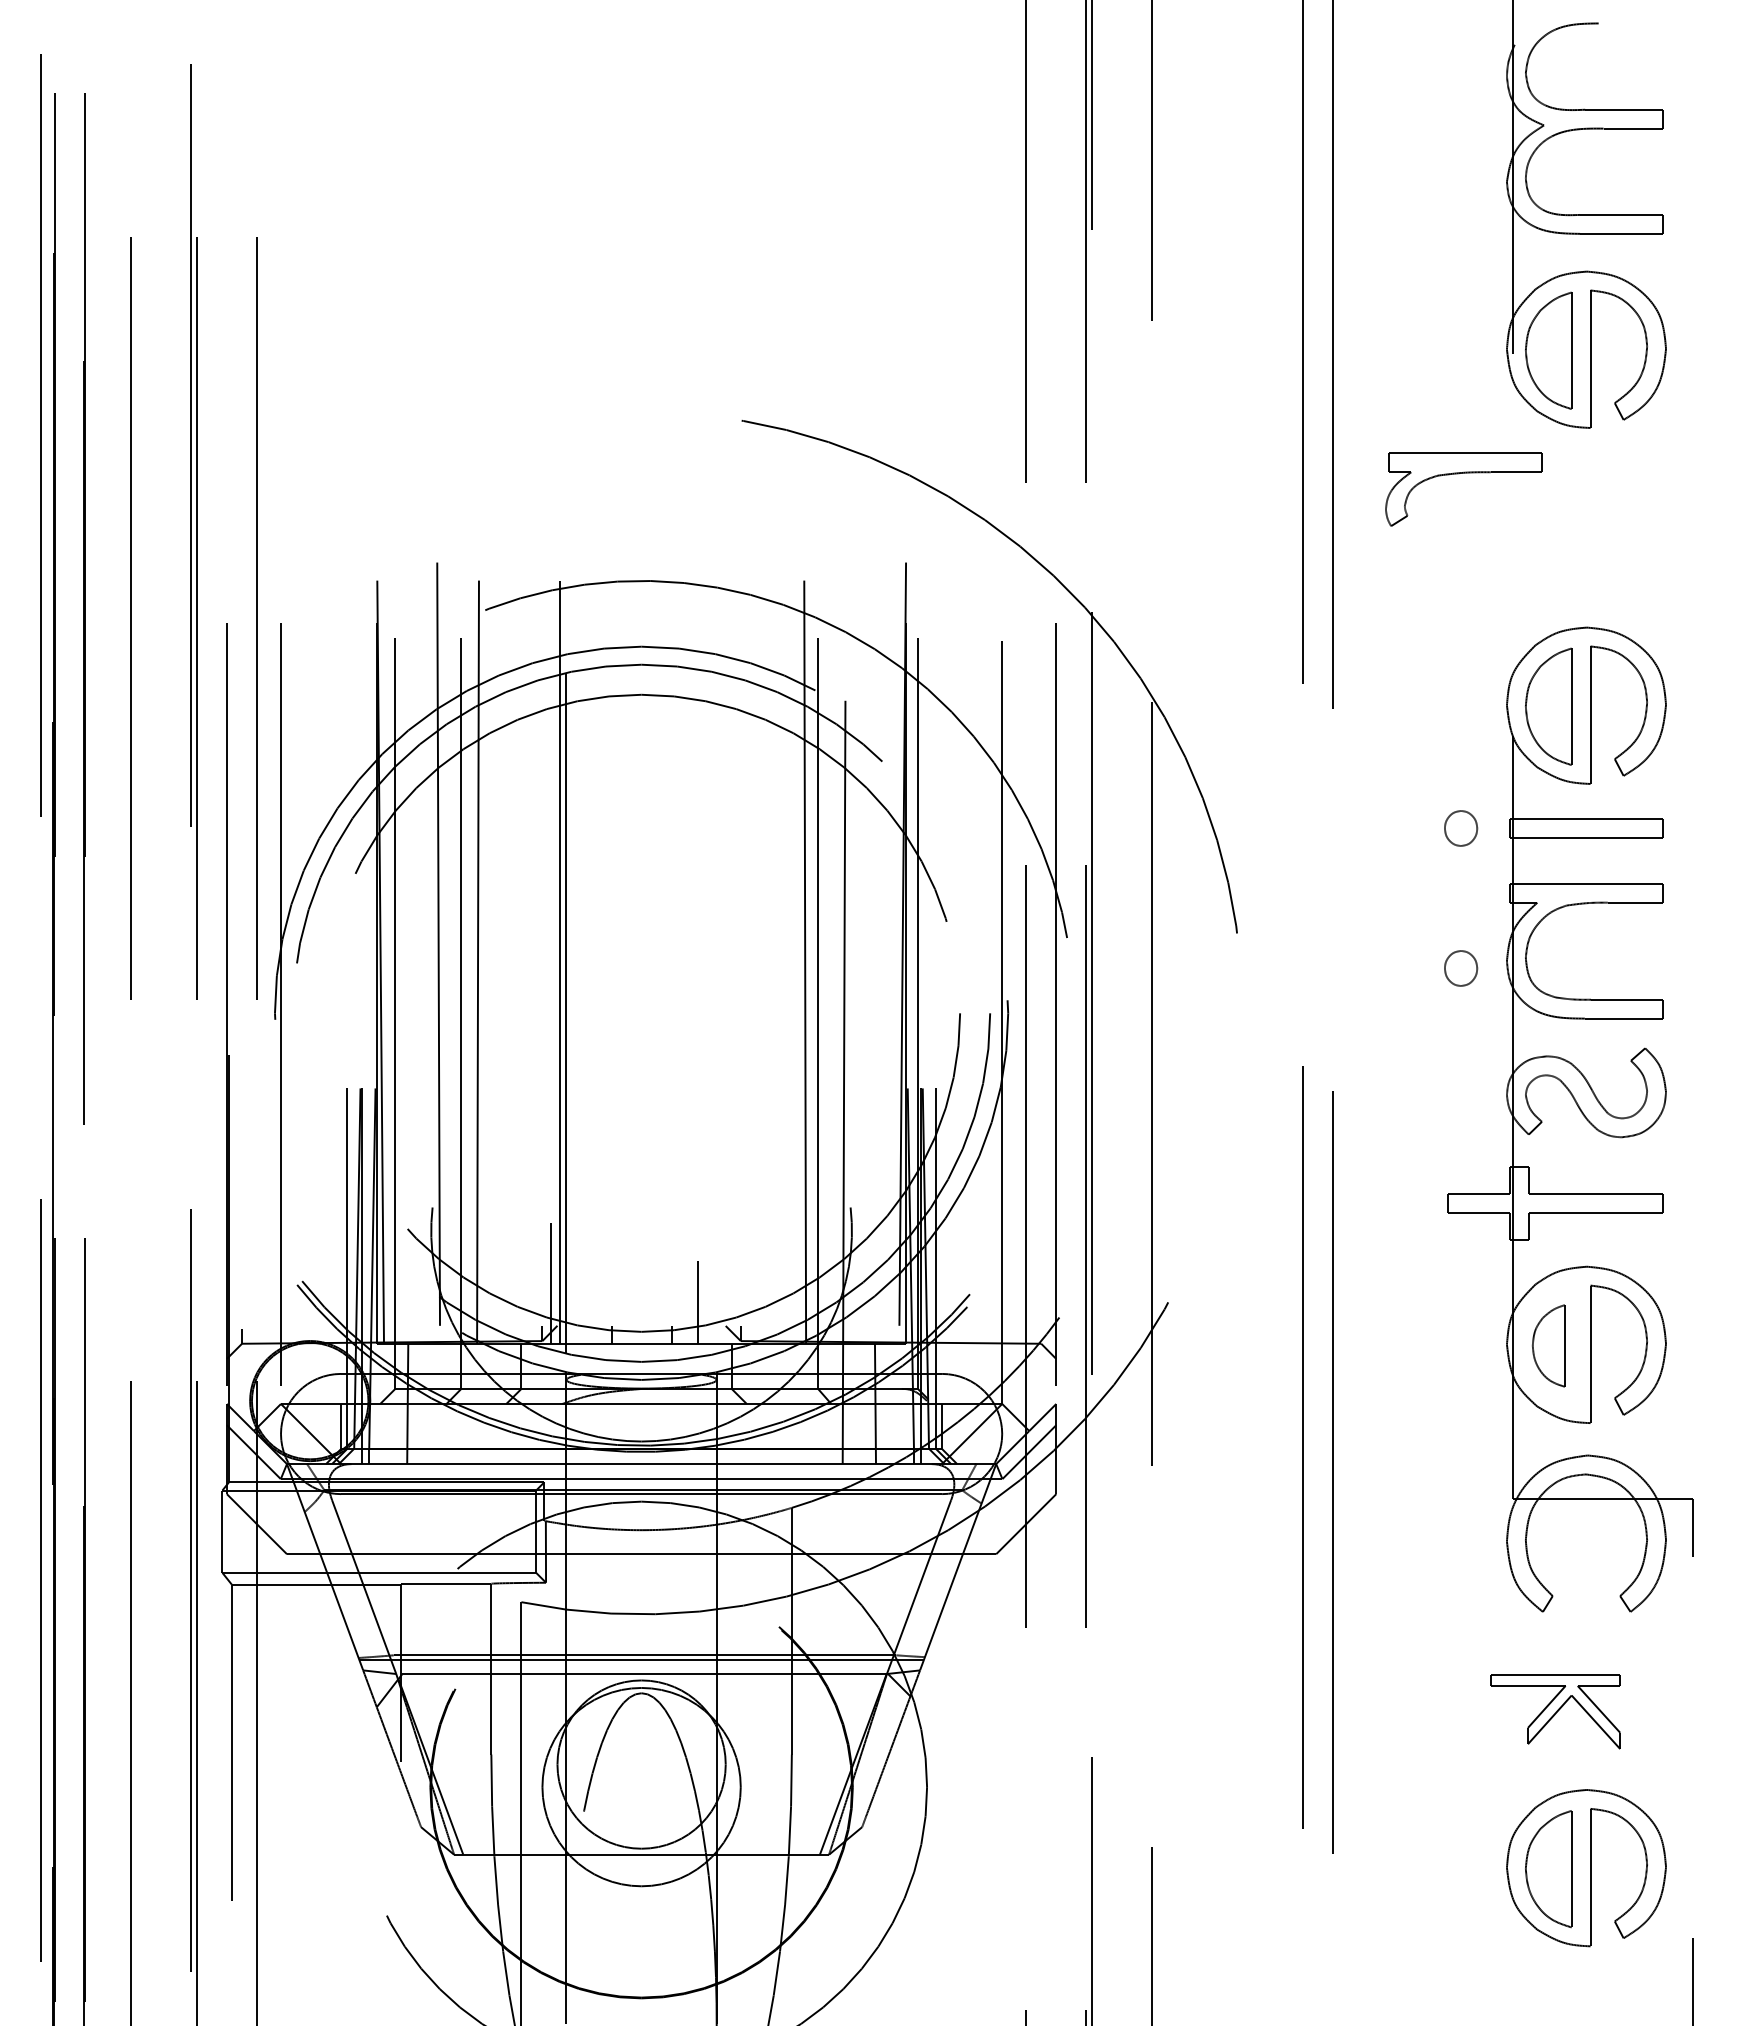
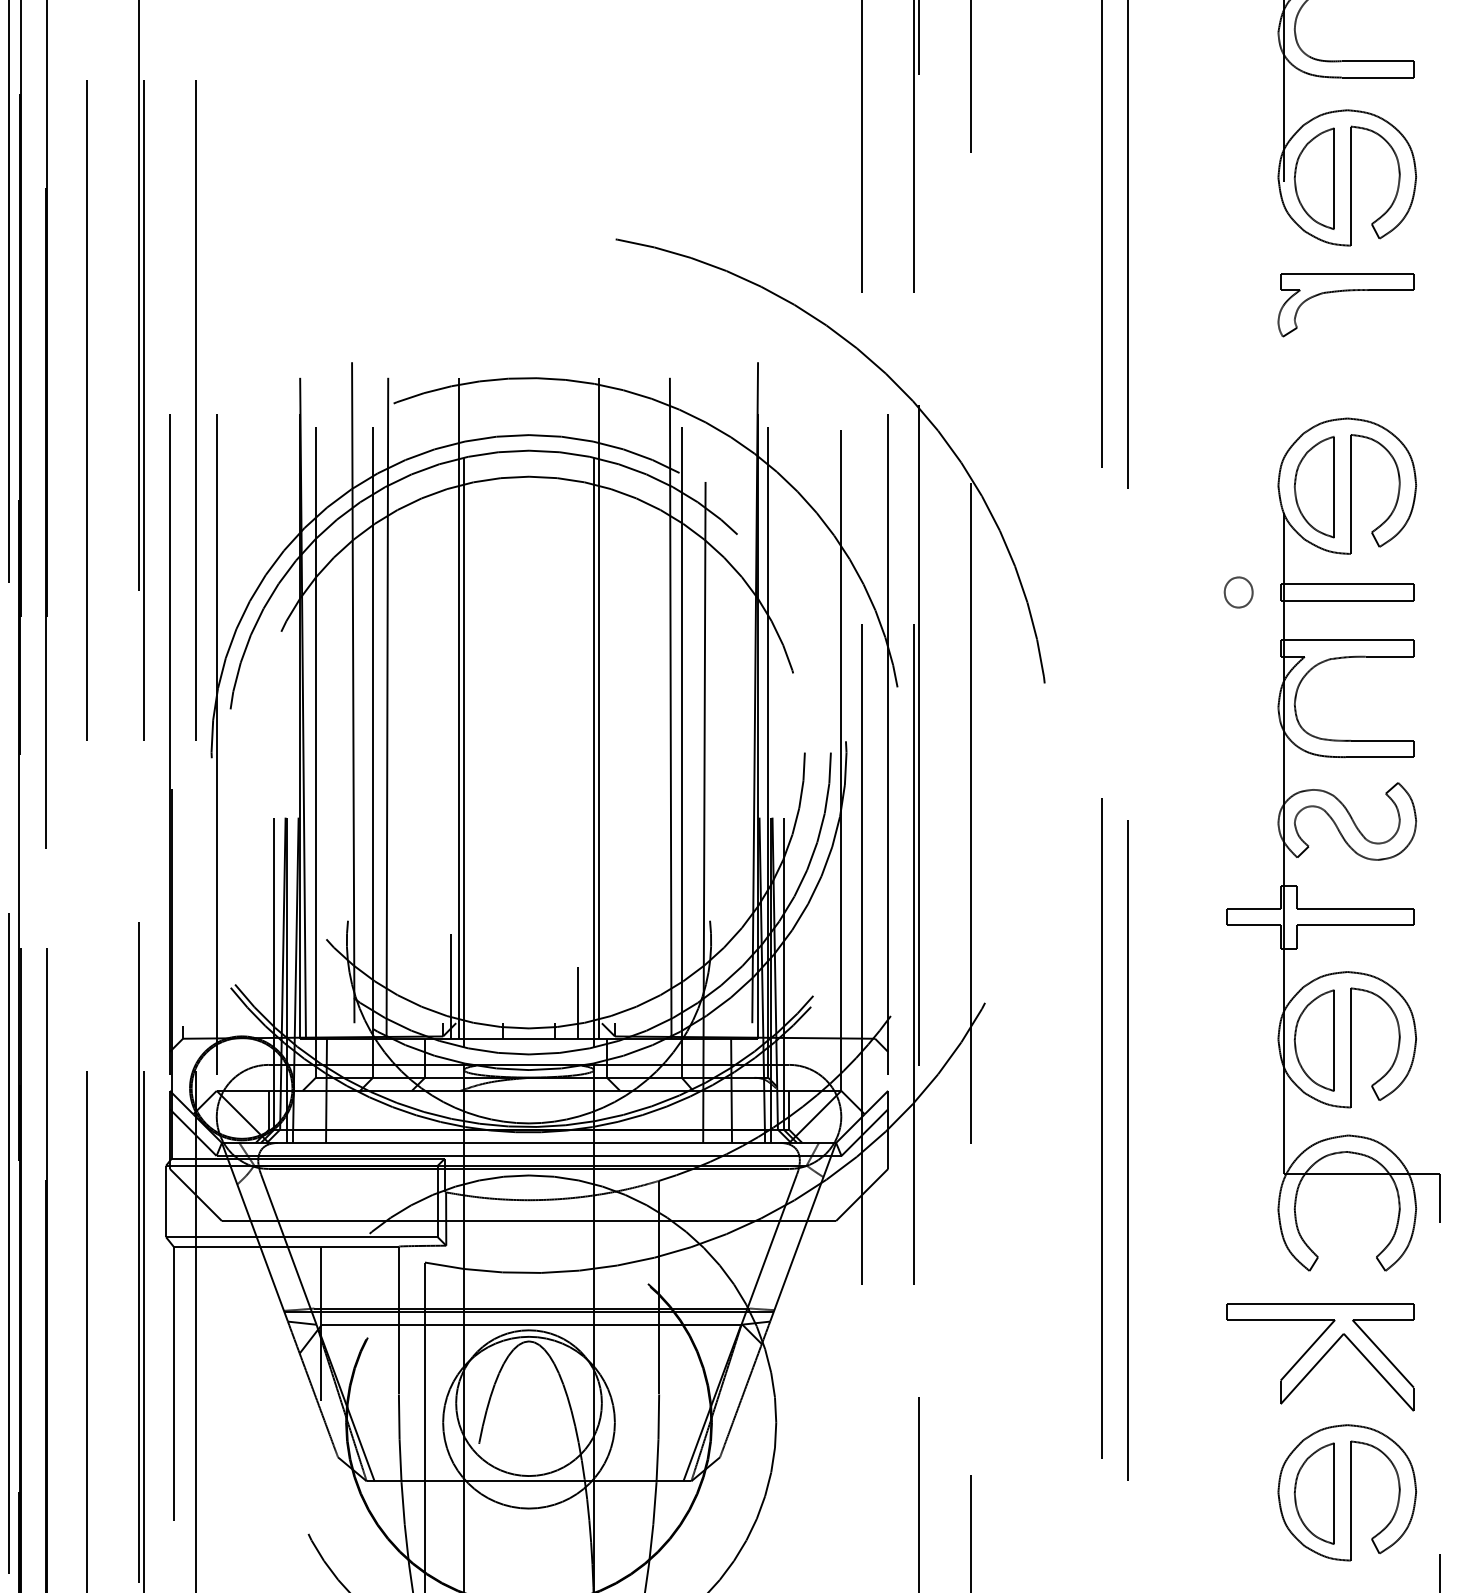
part: (1458, 474) -> (1341, 292), moved
line: (722, 952) -> (599, 699), added
part: (1461, 968) -> (1239, 713), removed
line: (716, 1012) -> (593, 751), added
part: (1548, 1345) -> (1314, 1040), size x1.43
part: (1555, 1711) -> (1320, 1357), size x1.67

